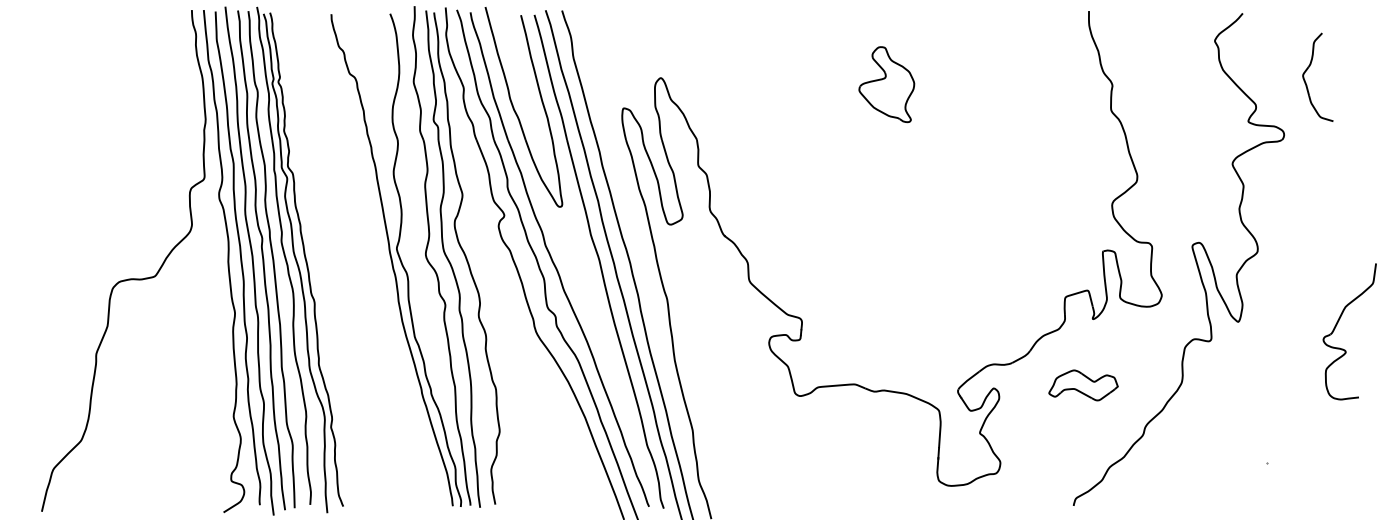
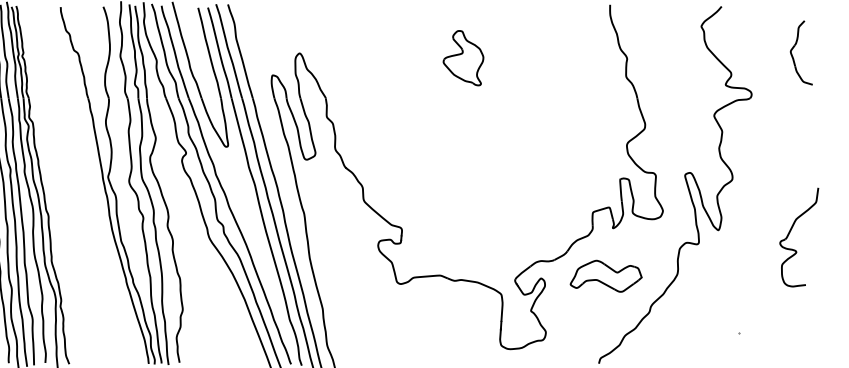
part: (1307, 70) -> (793, 47), moved
part: (1083, 385) -> (606, 276), size x1.43

